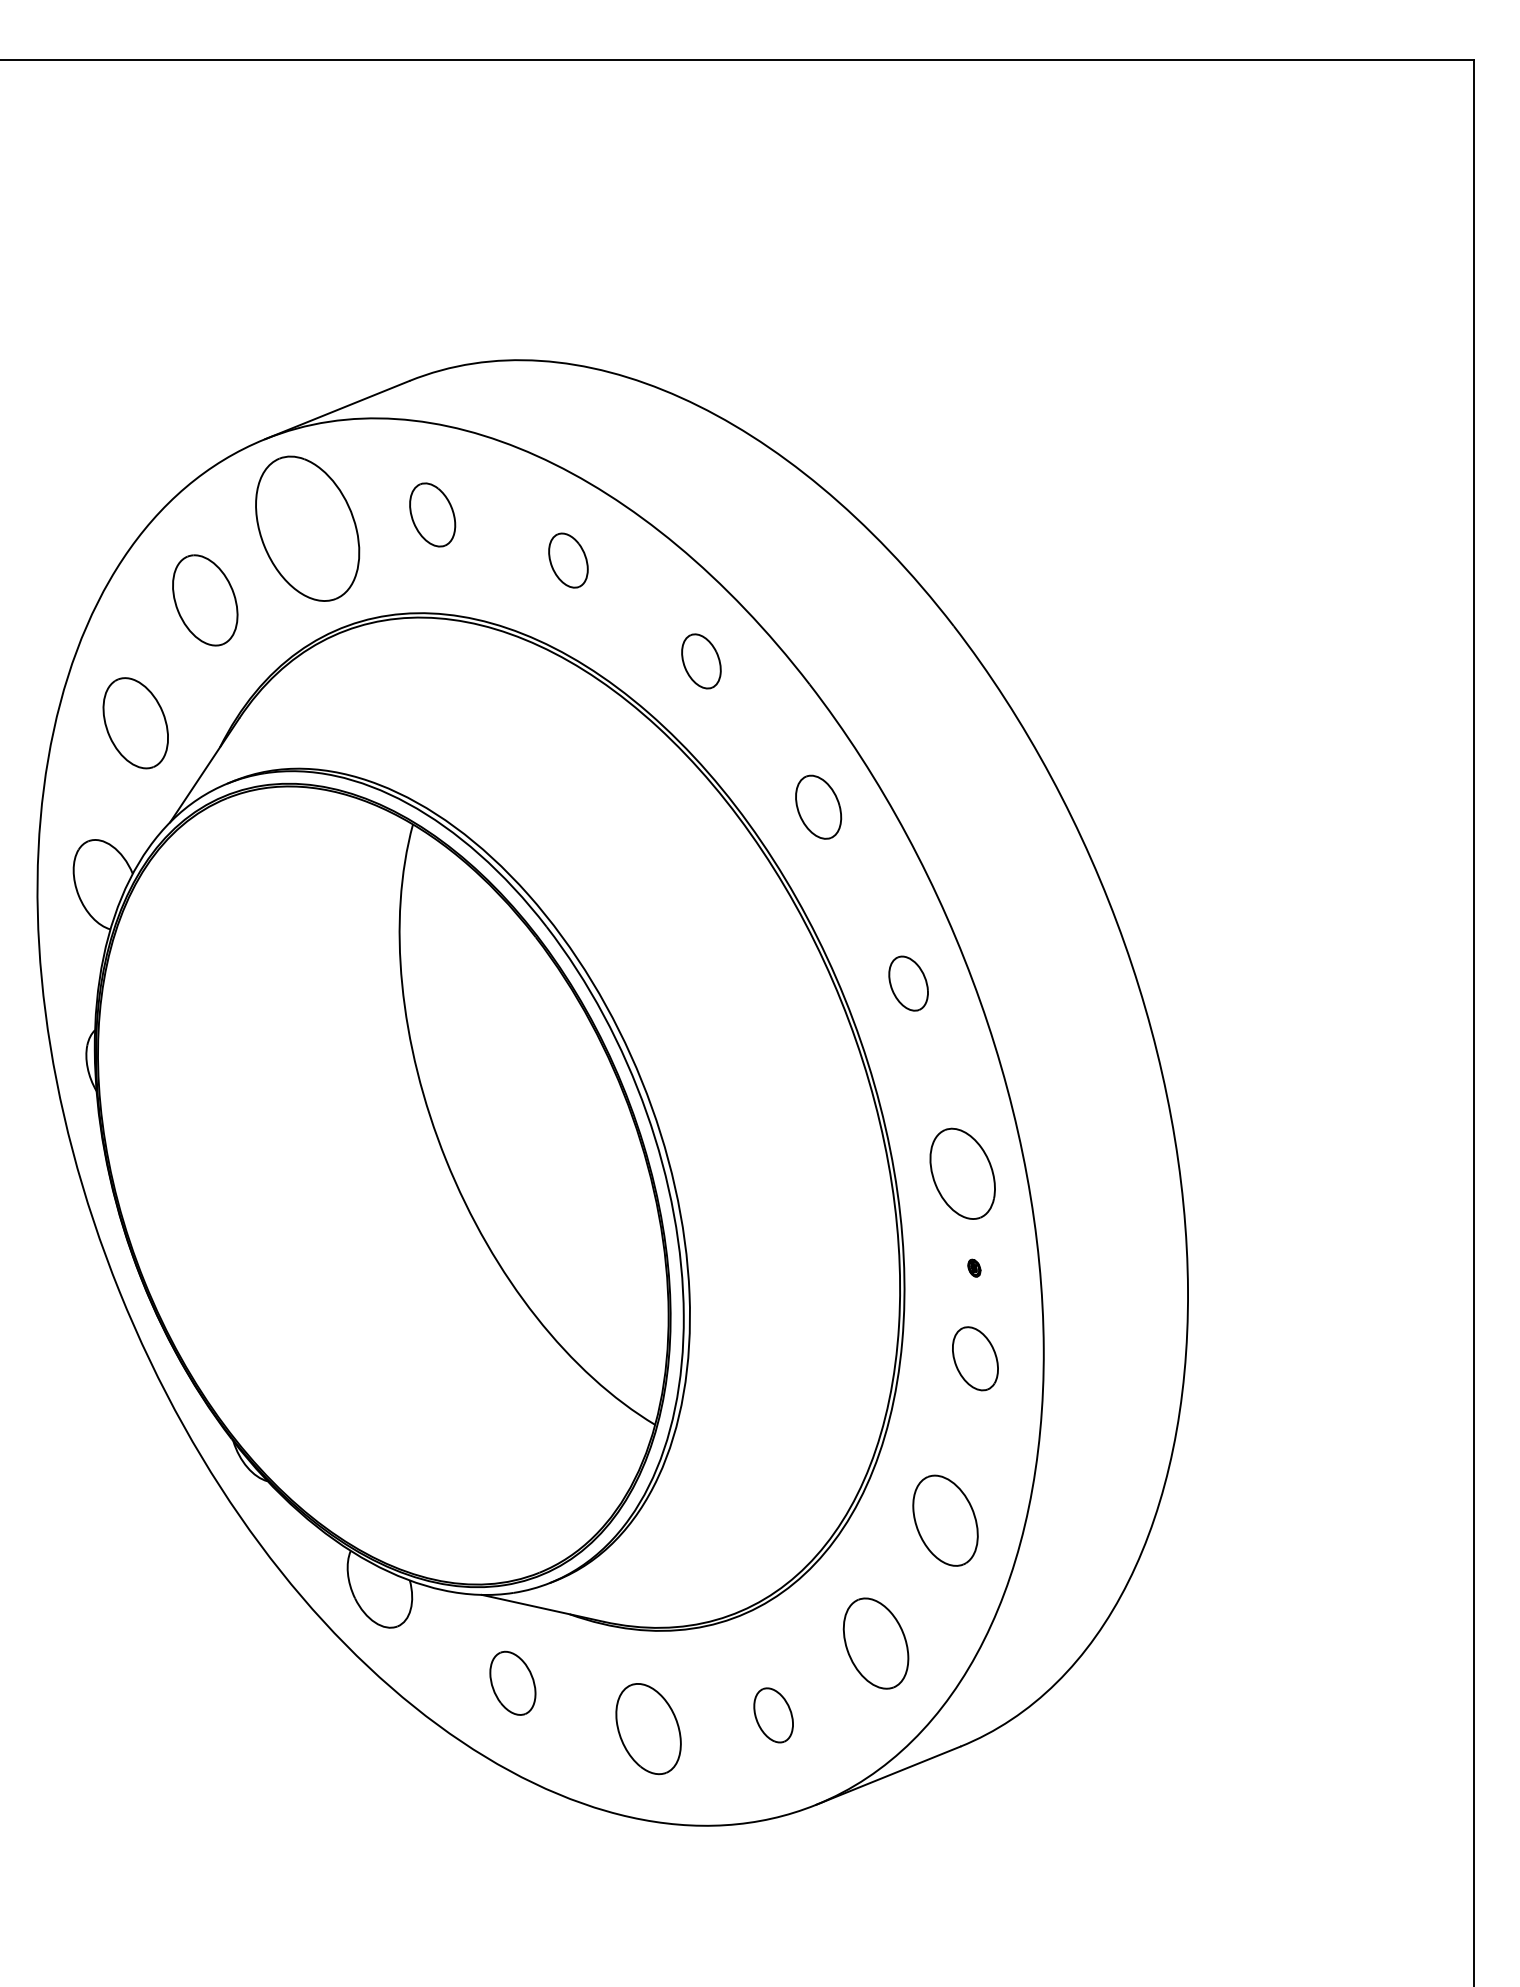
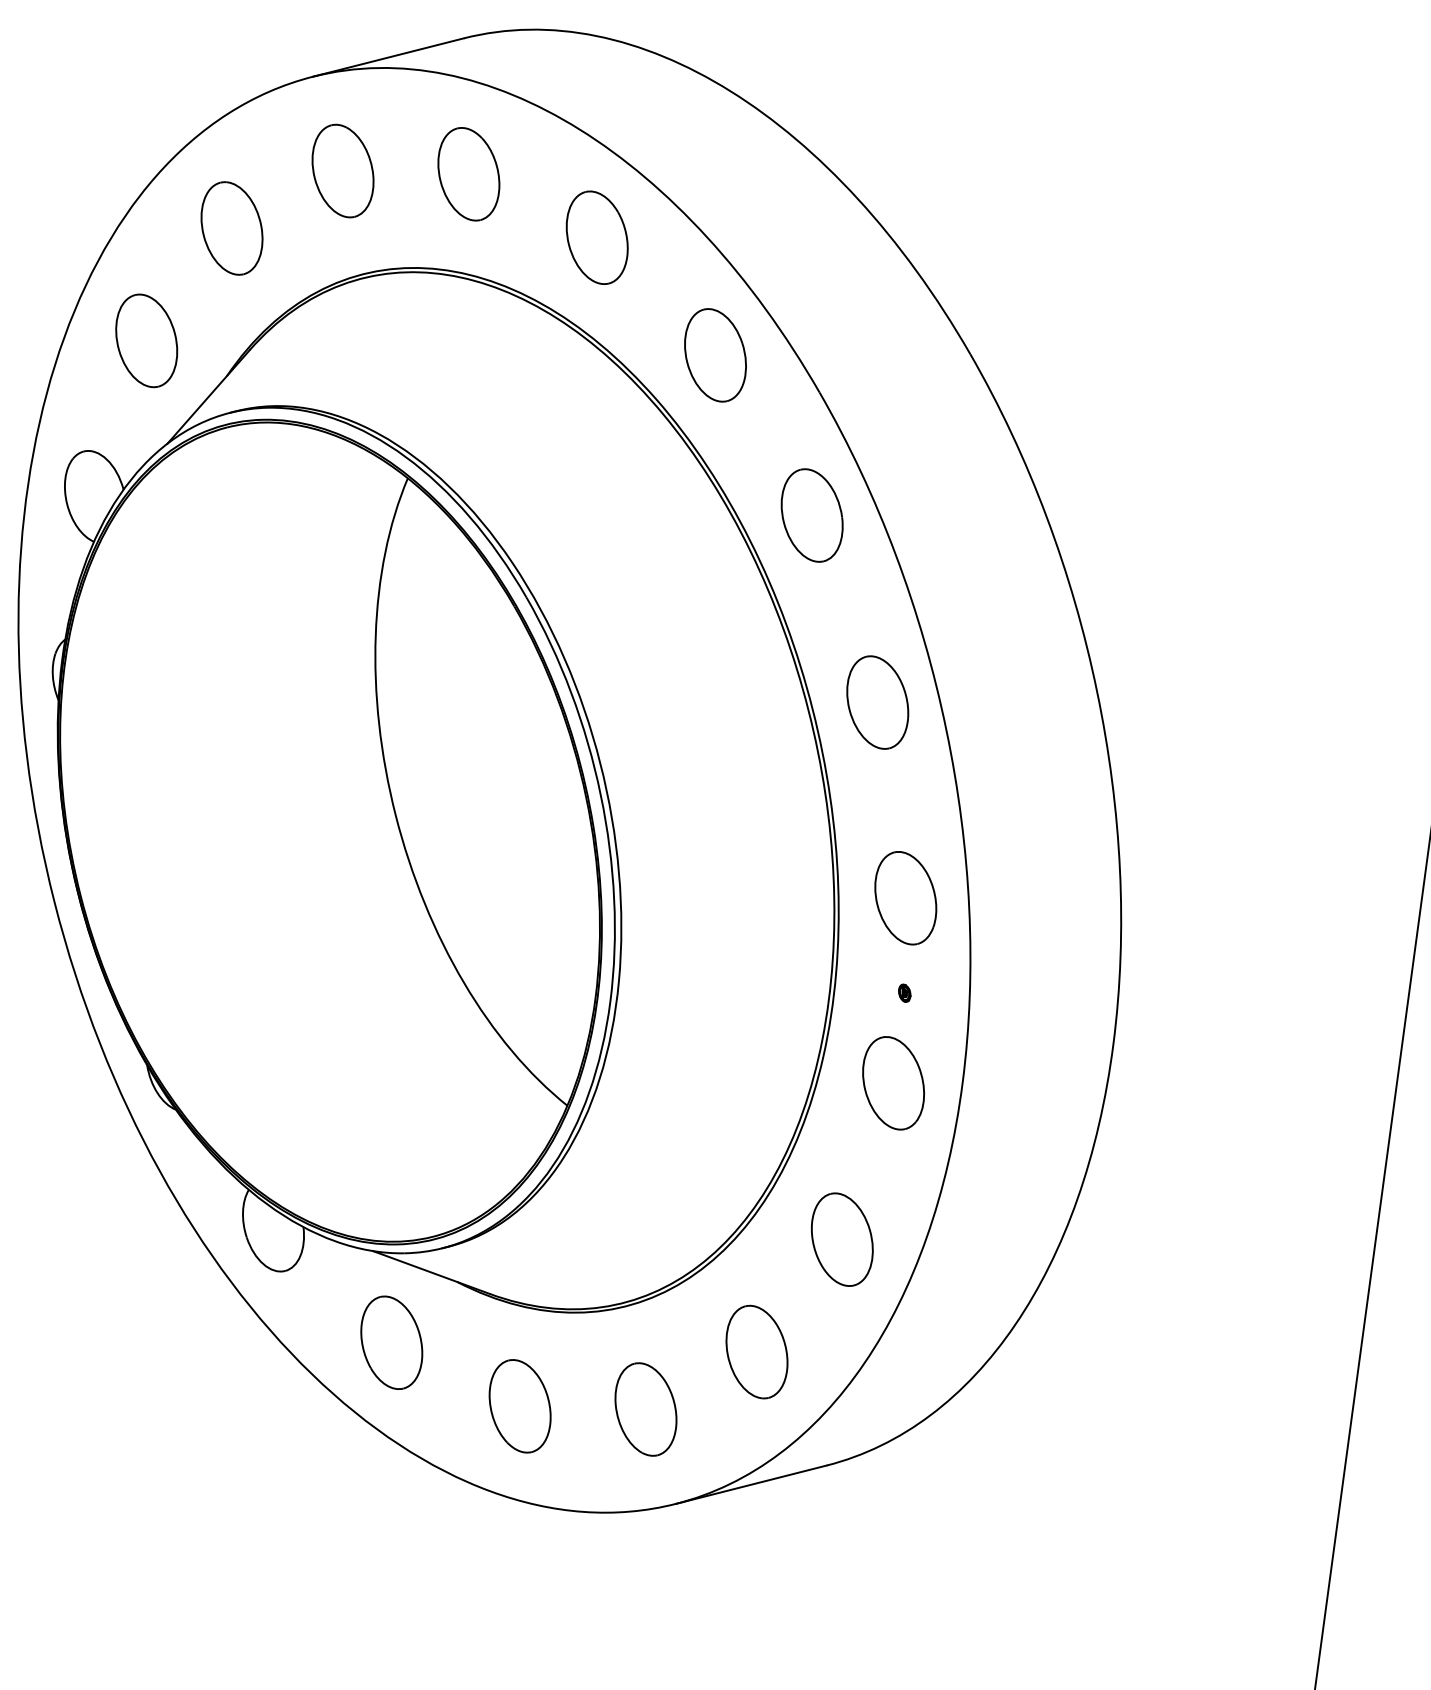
part: (432, 514) -> (468, 173), size x1.43
part: (307, 528) -> (342, 170), size x0.62
part: (568, 560) -> (597, 237), size x1.67
part: (701, 661) -> (715, 355), size x1.67
part: (818, 807) -> (811, 515), size x1.43
part: (908, 983) -> (877, 702), size x1.67
part: (975, 1358) -> (893, 1082), size x1.43
part: (512, 1683) -> (391, 1342), size x1.43
part: (773, 1715) -> (645, 1409), size x1.67

